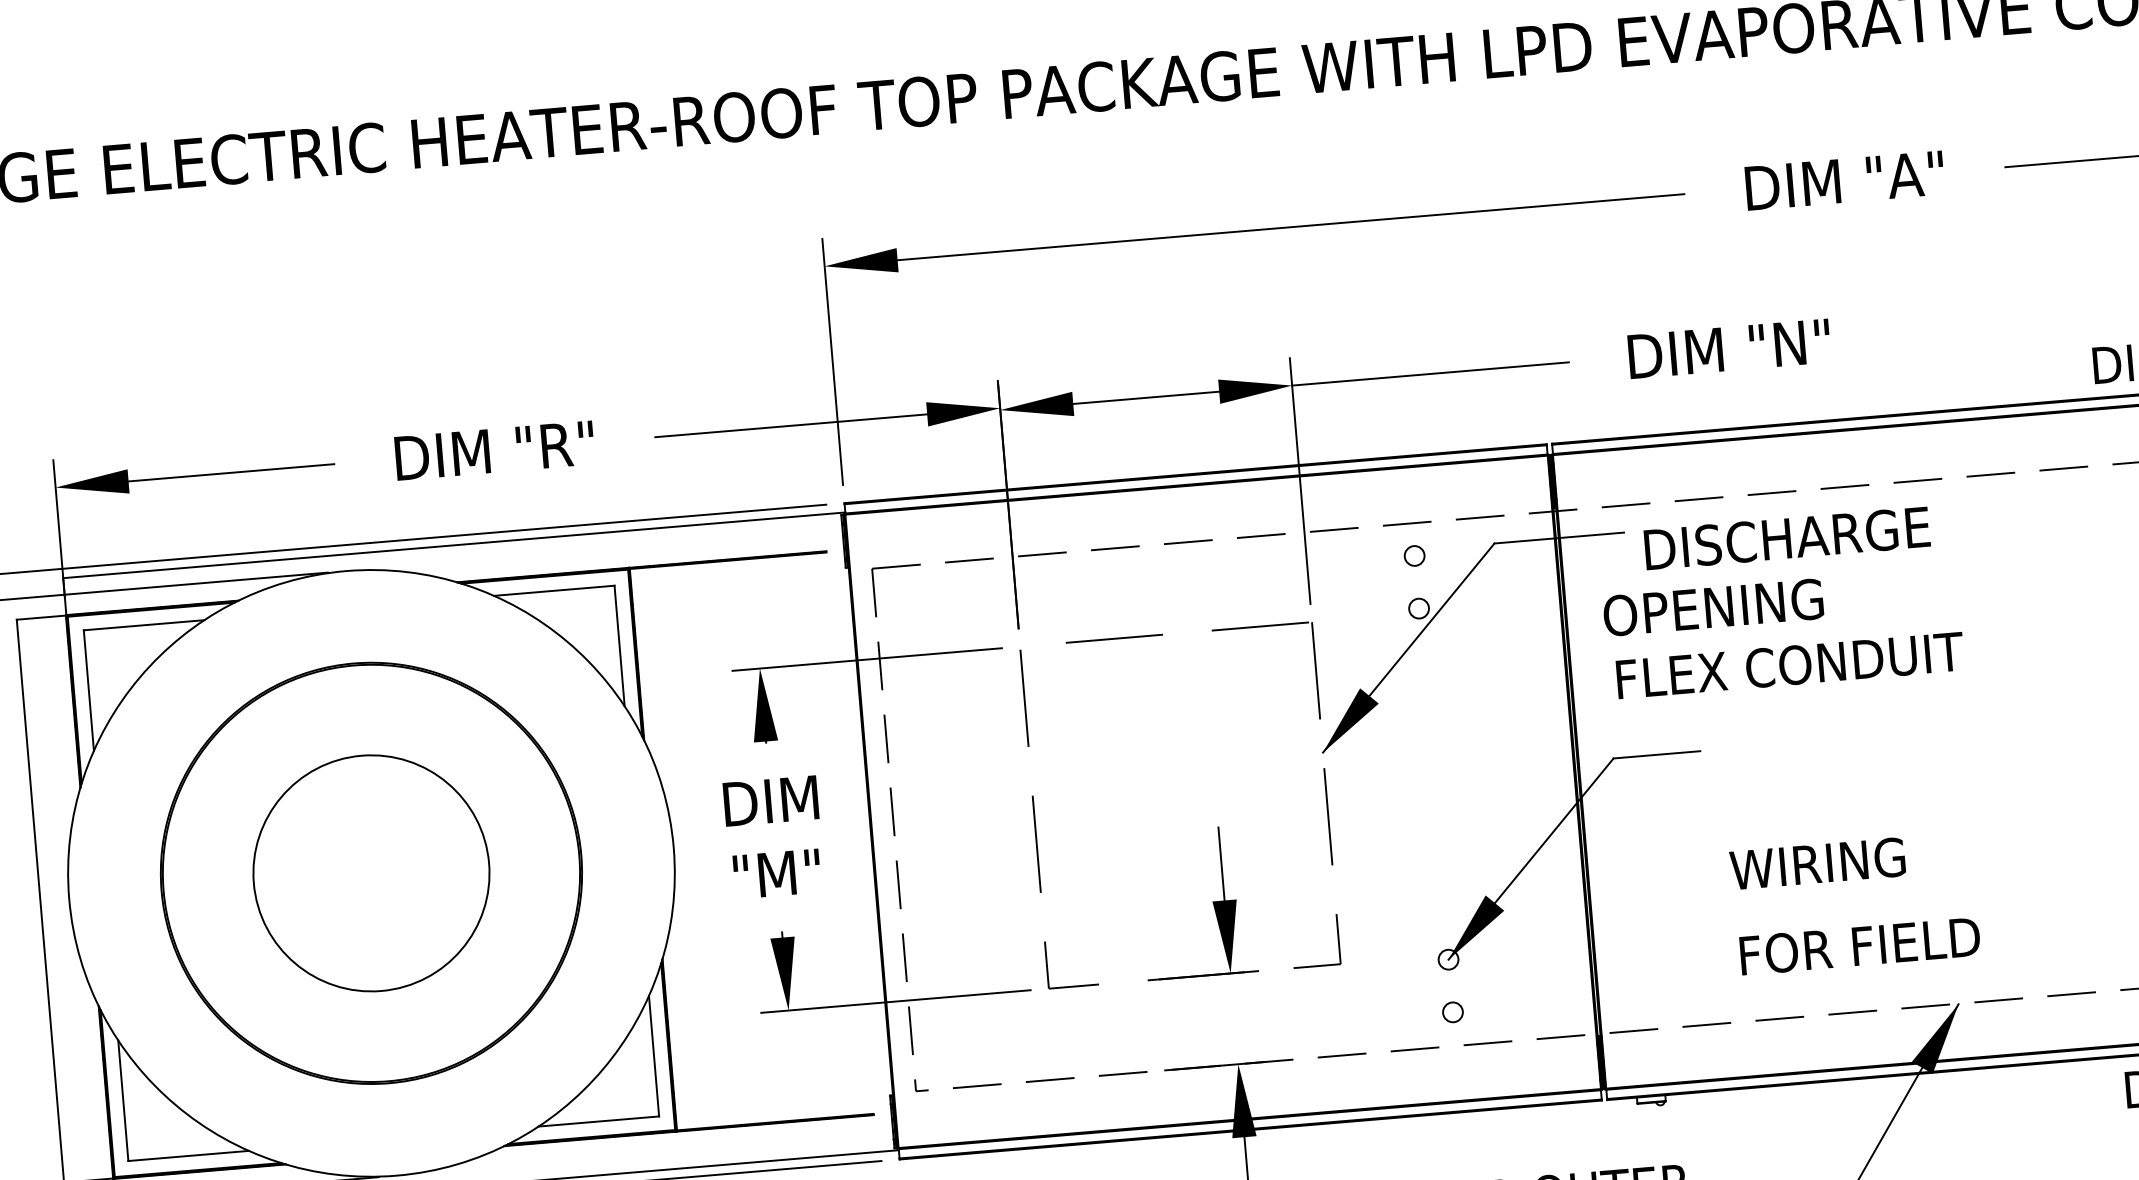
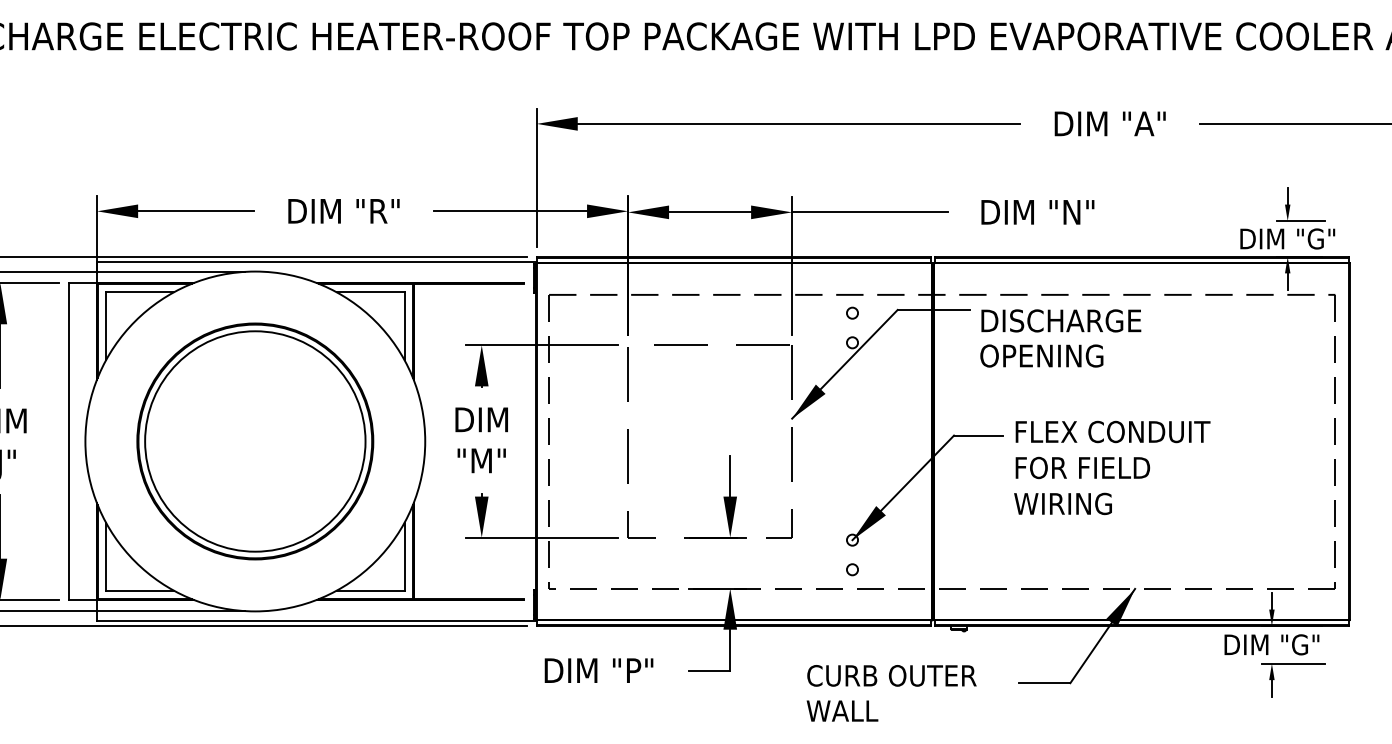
text: (1712, 606) -> (1041, 355), moved
text: (1789, 664) -> (1112, 431), moved
circle: (371, 873) -> (255, 441), size x1.67
text: (1859, 945) -> (1082, 467), moved

